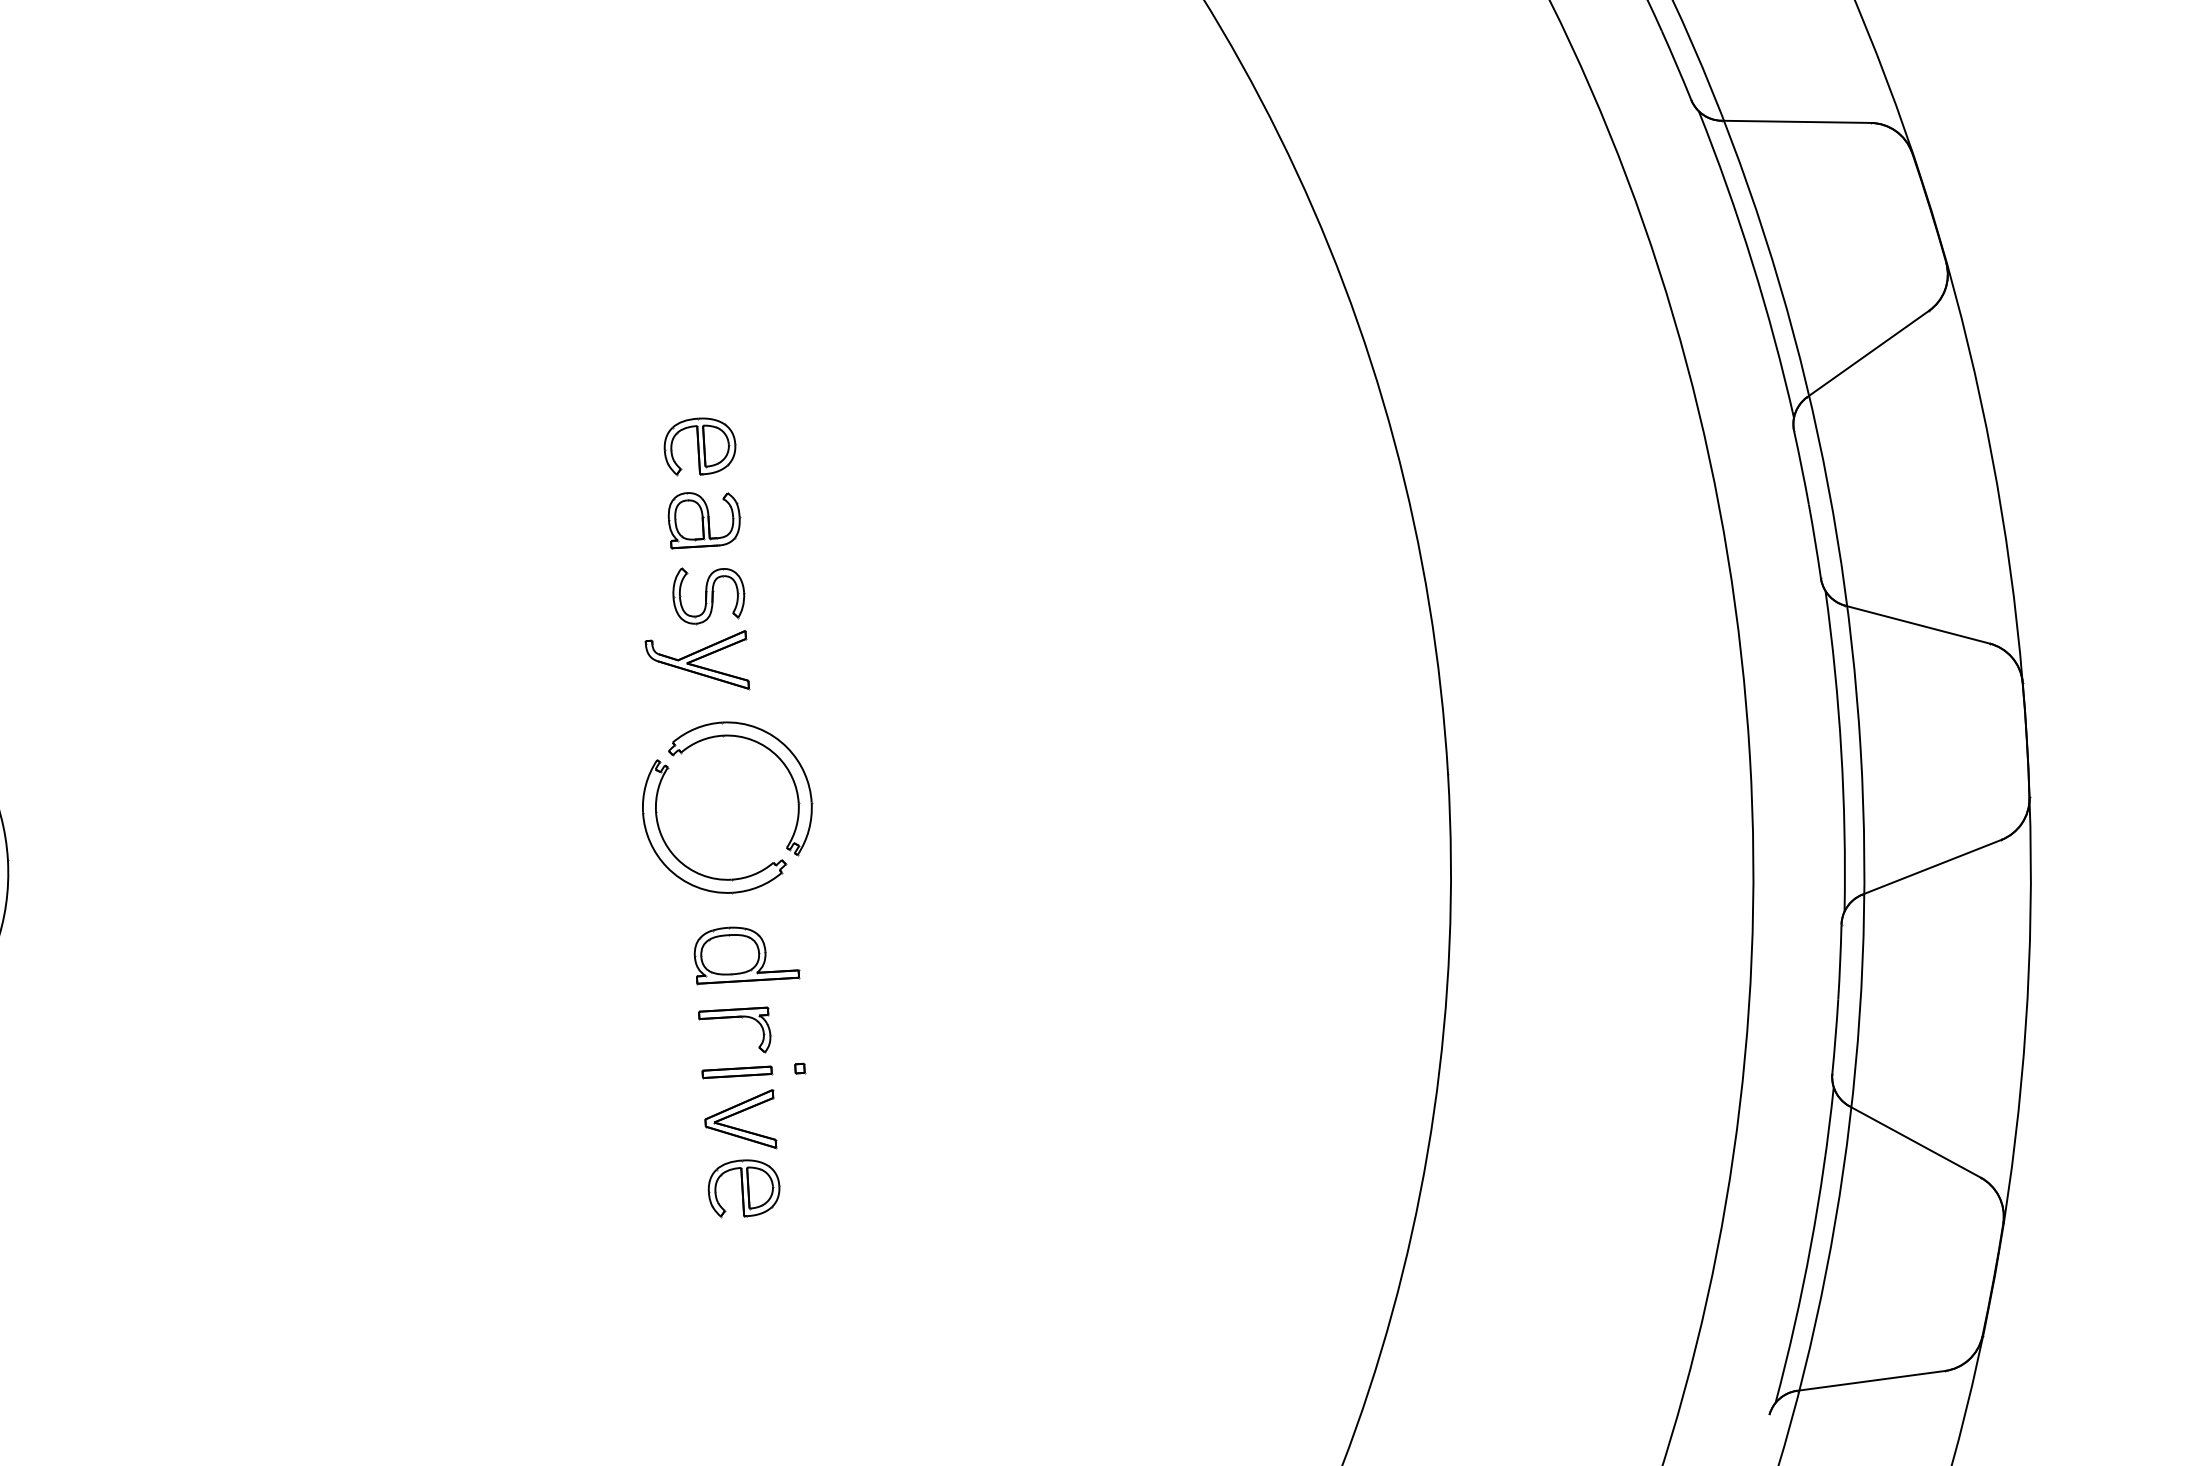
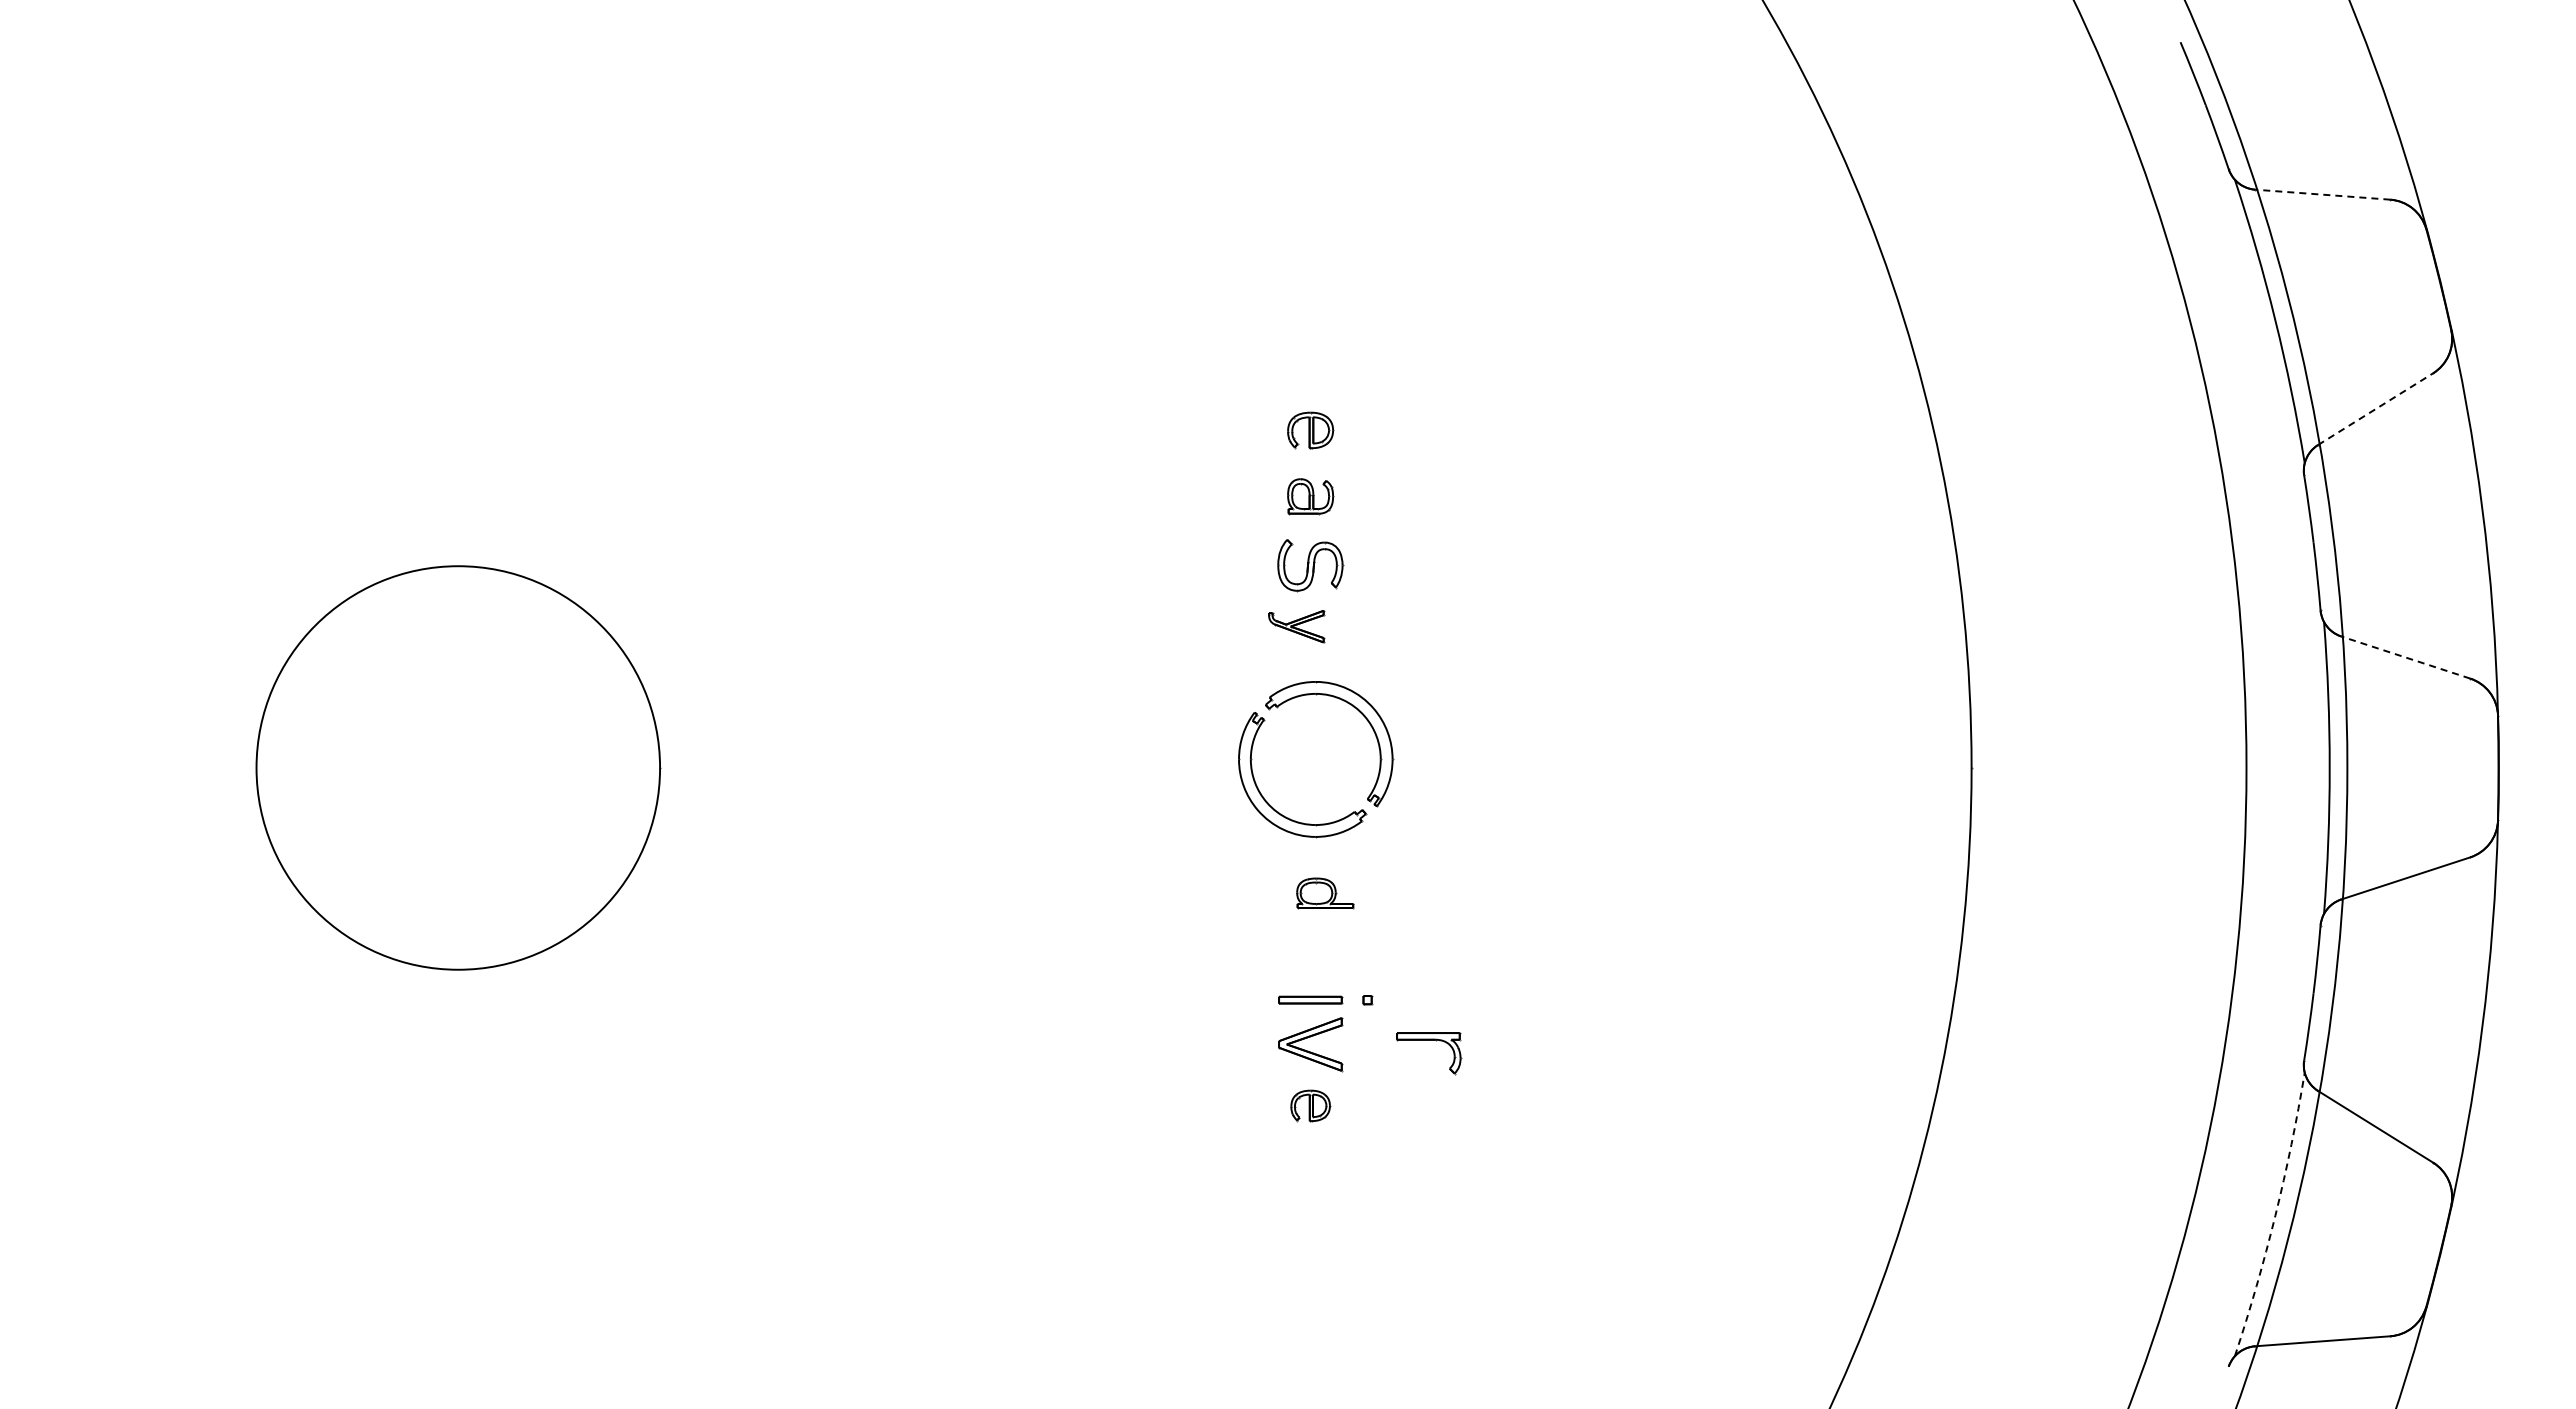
line: (1795, 121) -> (2322, 194), solid -> dashed
line: (1868, 354) -> (2375, 409), solid -> dashed
part: (700, 446) -> (1310, 430), size x0.7
part: (704, 519) -> (1310, 496), size x0.7
line: (1917, 624) -> (2405, 657), solid -> dashed
part: (697, 662) -> (1296, 626), size x0.6
part: (746, 954) -> (1325, 893), size x0.6
part: (735, 1017) -> (1429, 1040), moved
part: (744, 1188) -> (1310, 1105), size x0.6
arc: (1810, 1245) -> (2275, 1215), solid -> dashed

